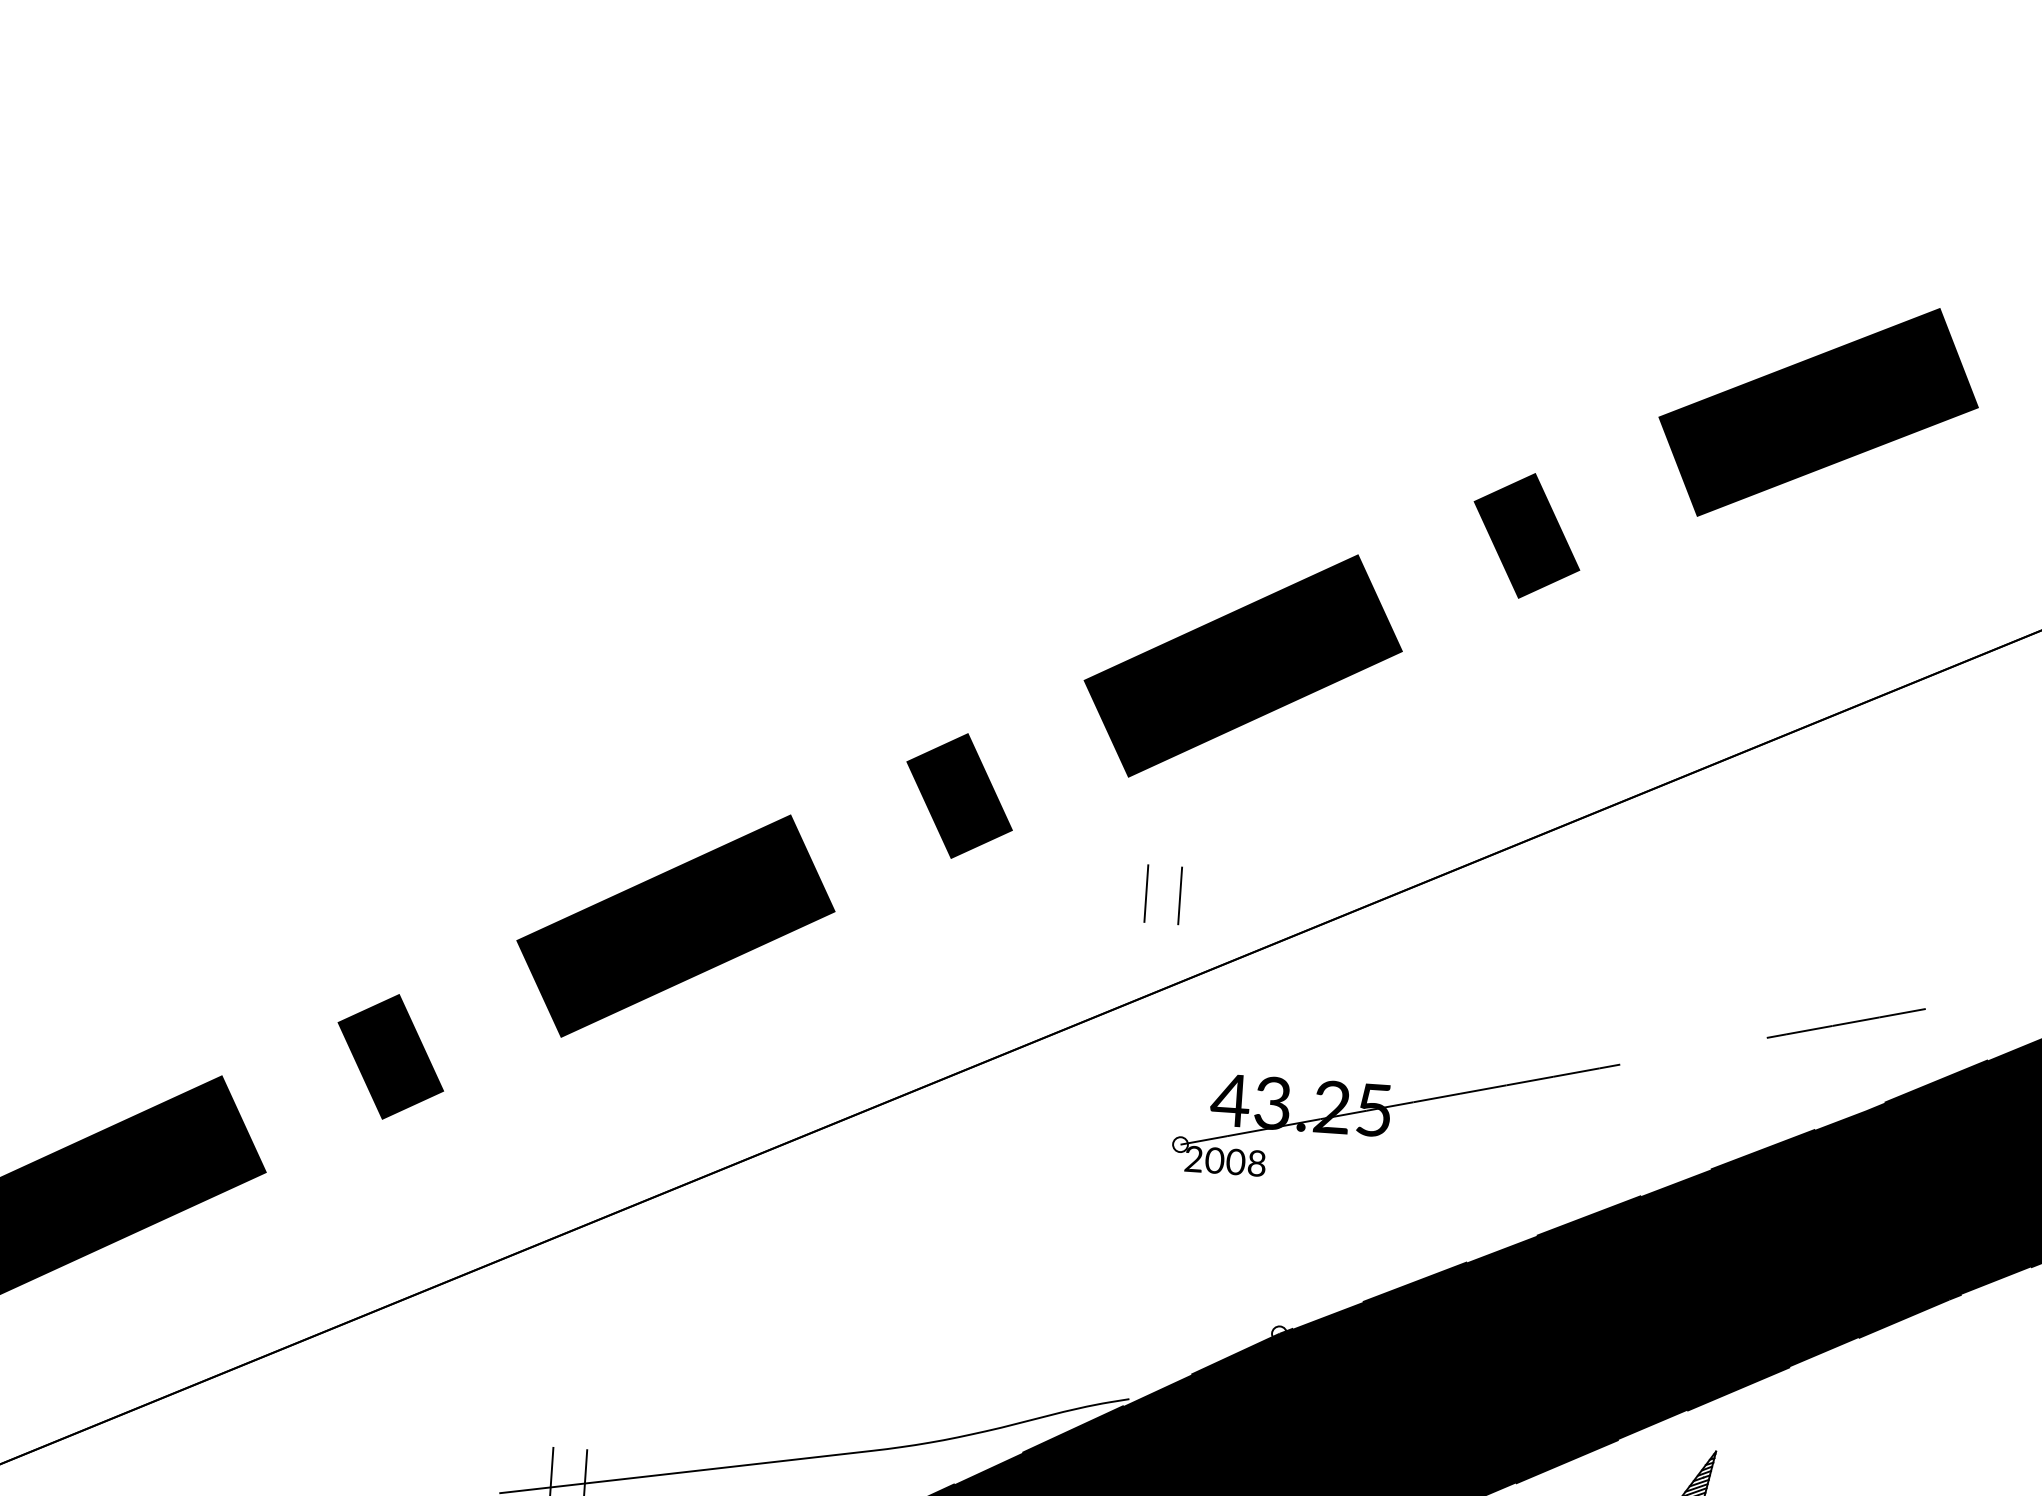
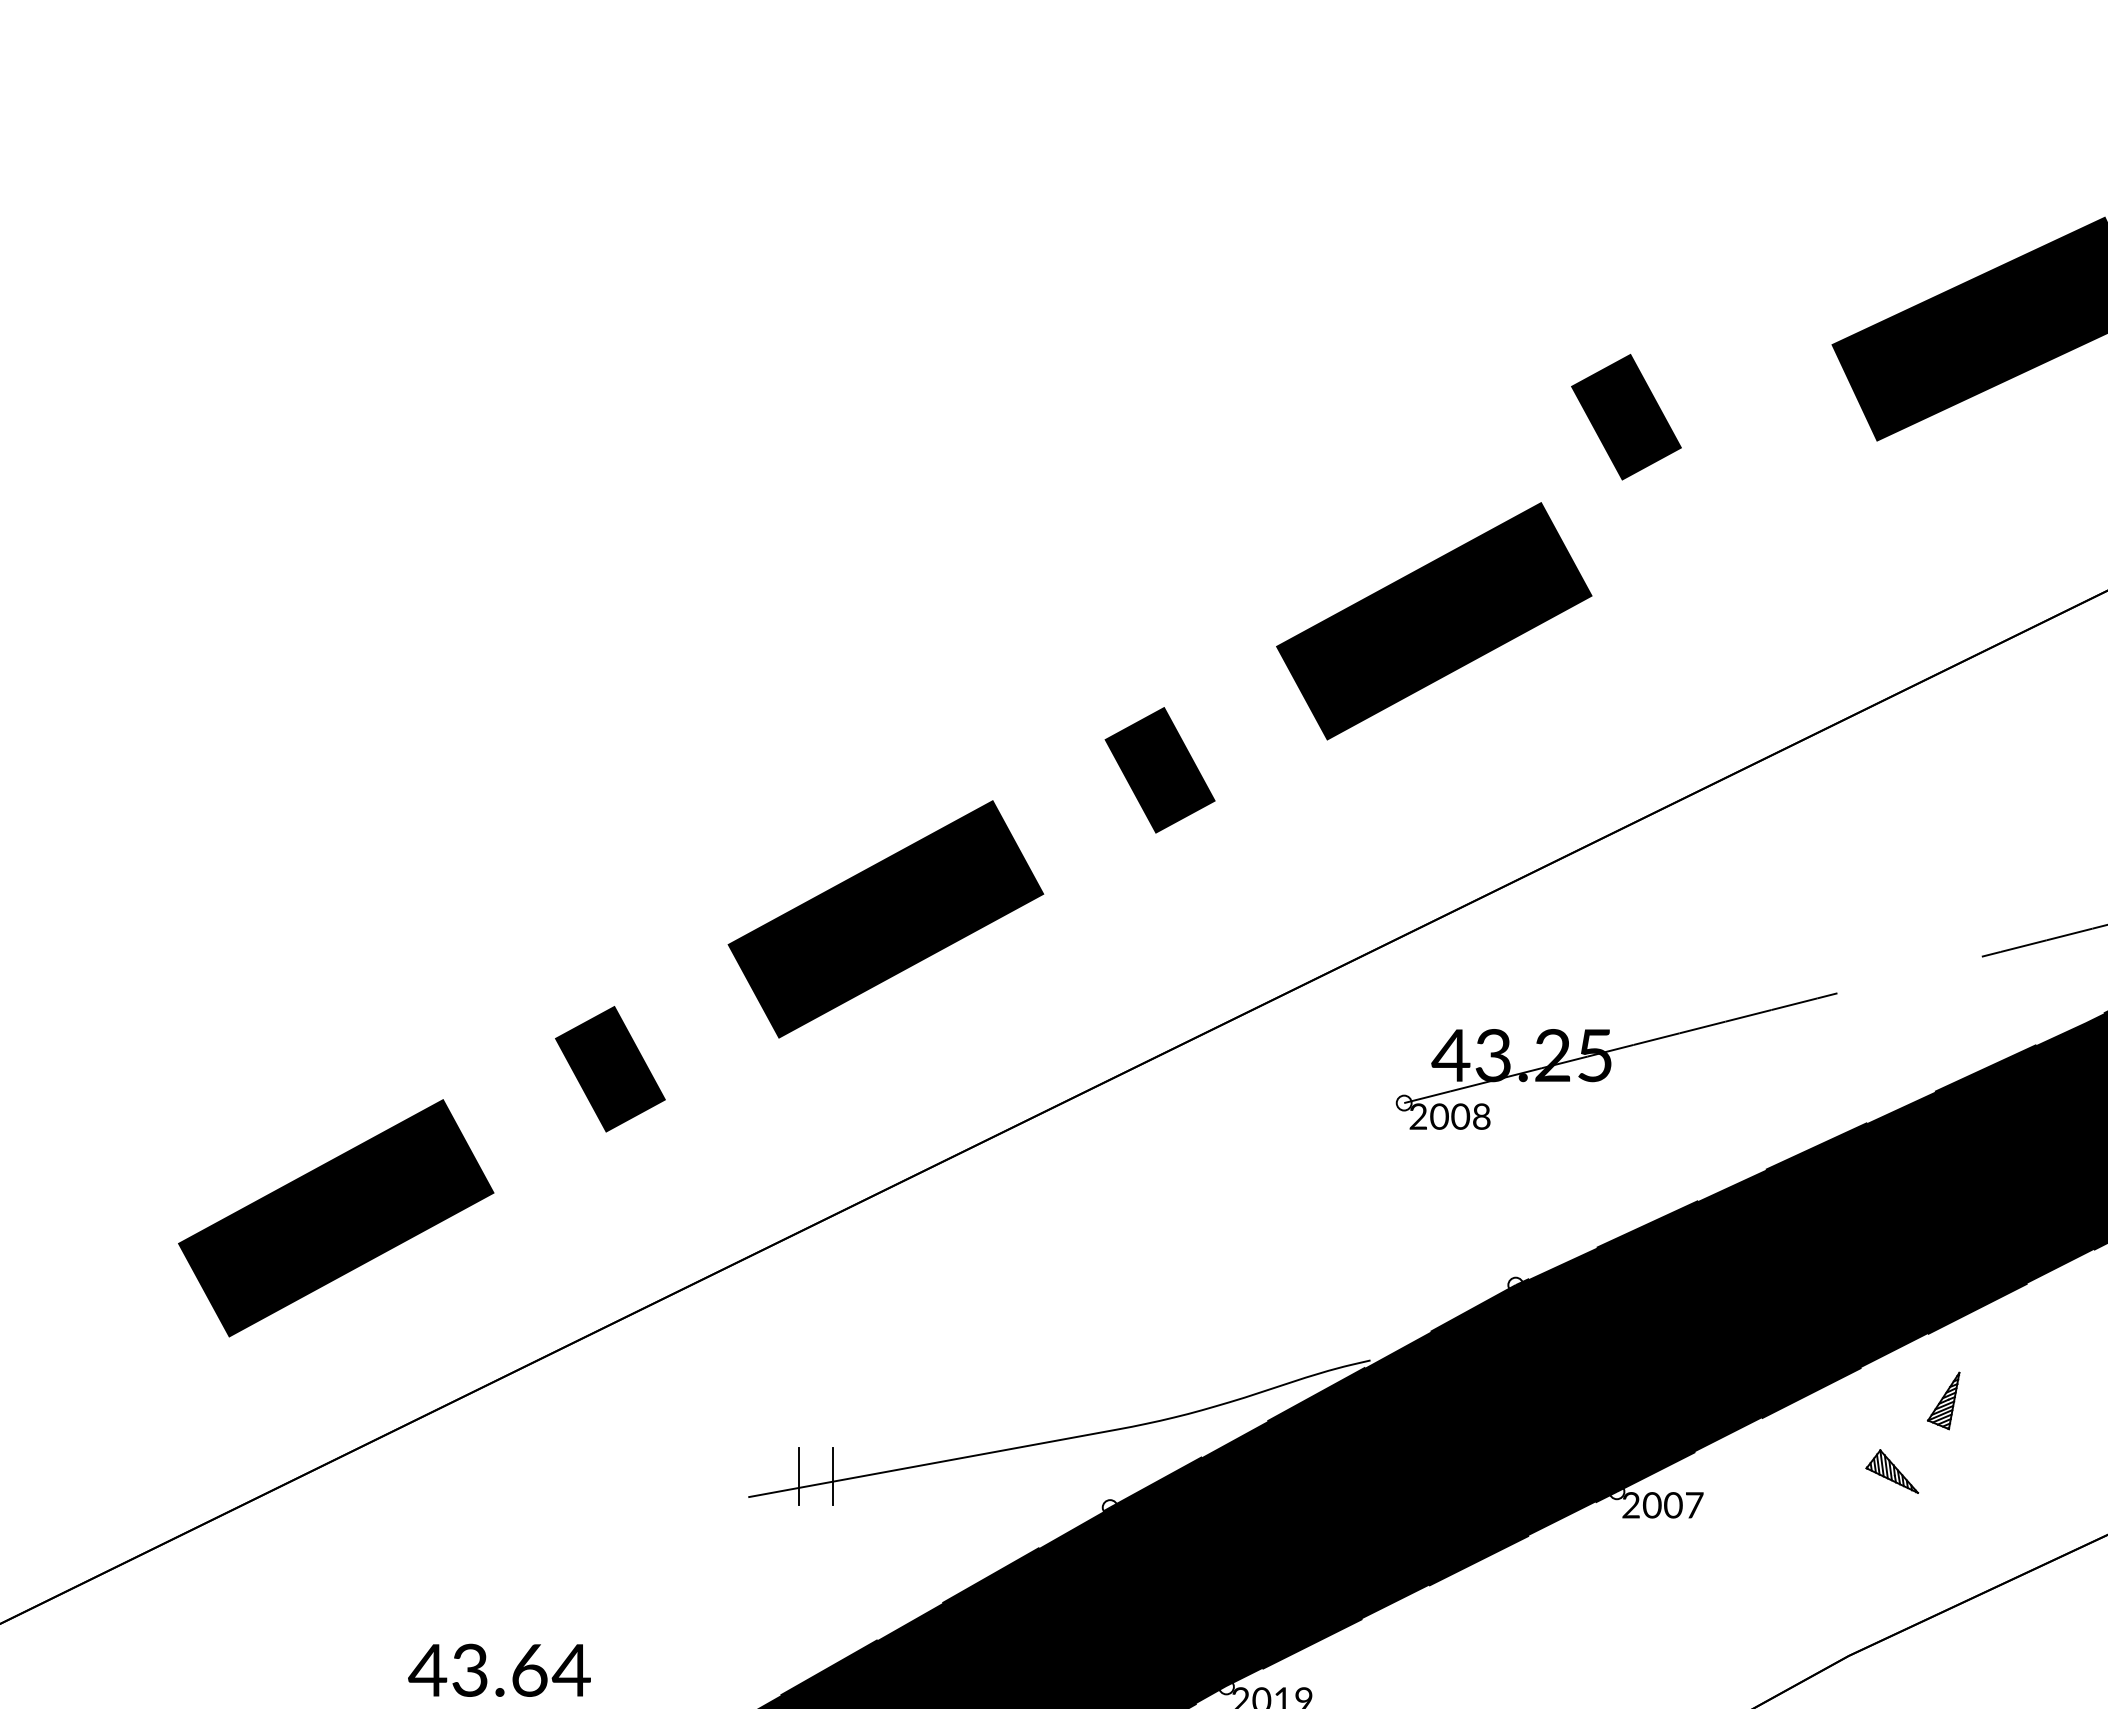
part: (1527, 536) -> (1626, 417), moved
line: (1146, 893) -> (1353, 854), removed
line: (1179, 895) -> (1386, 854), removed

